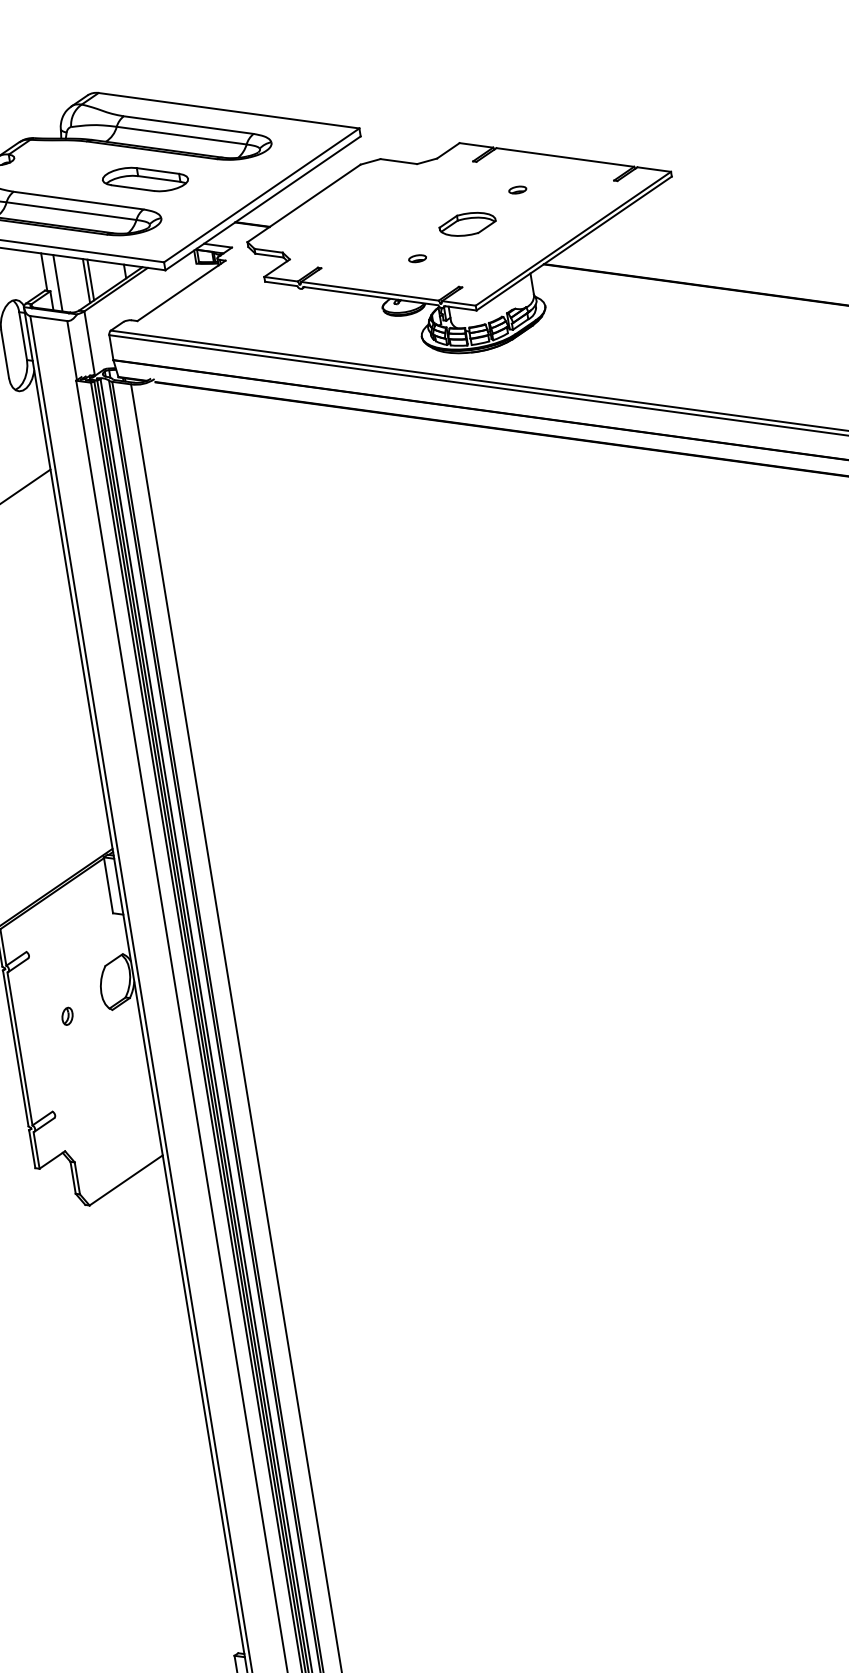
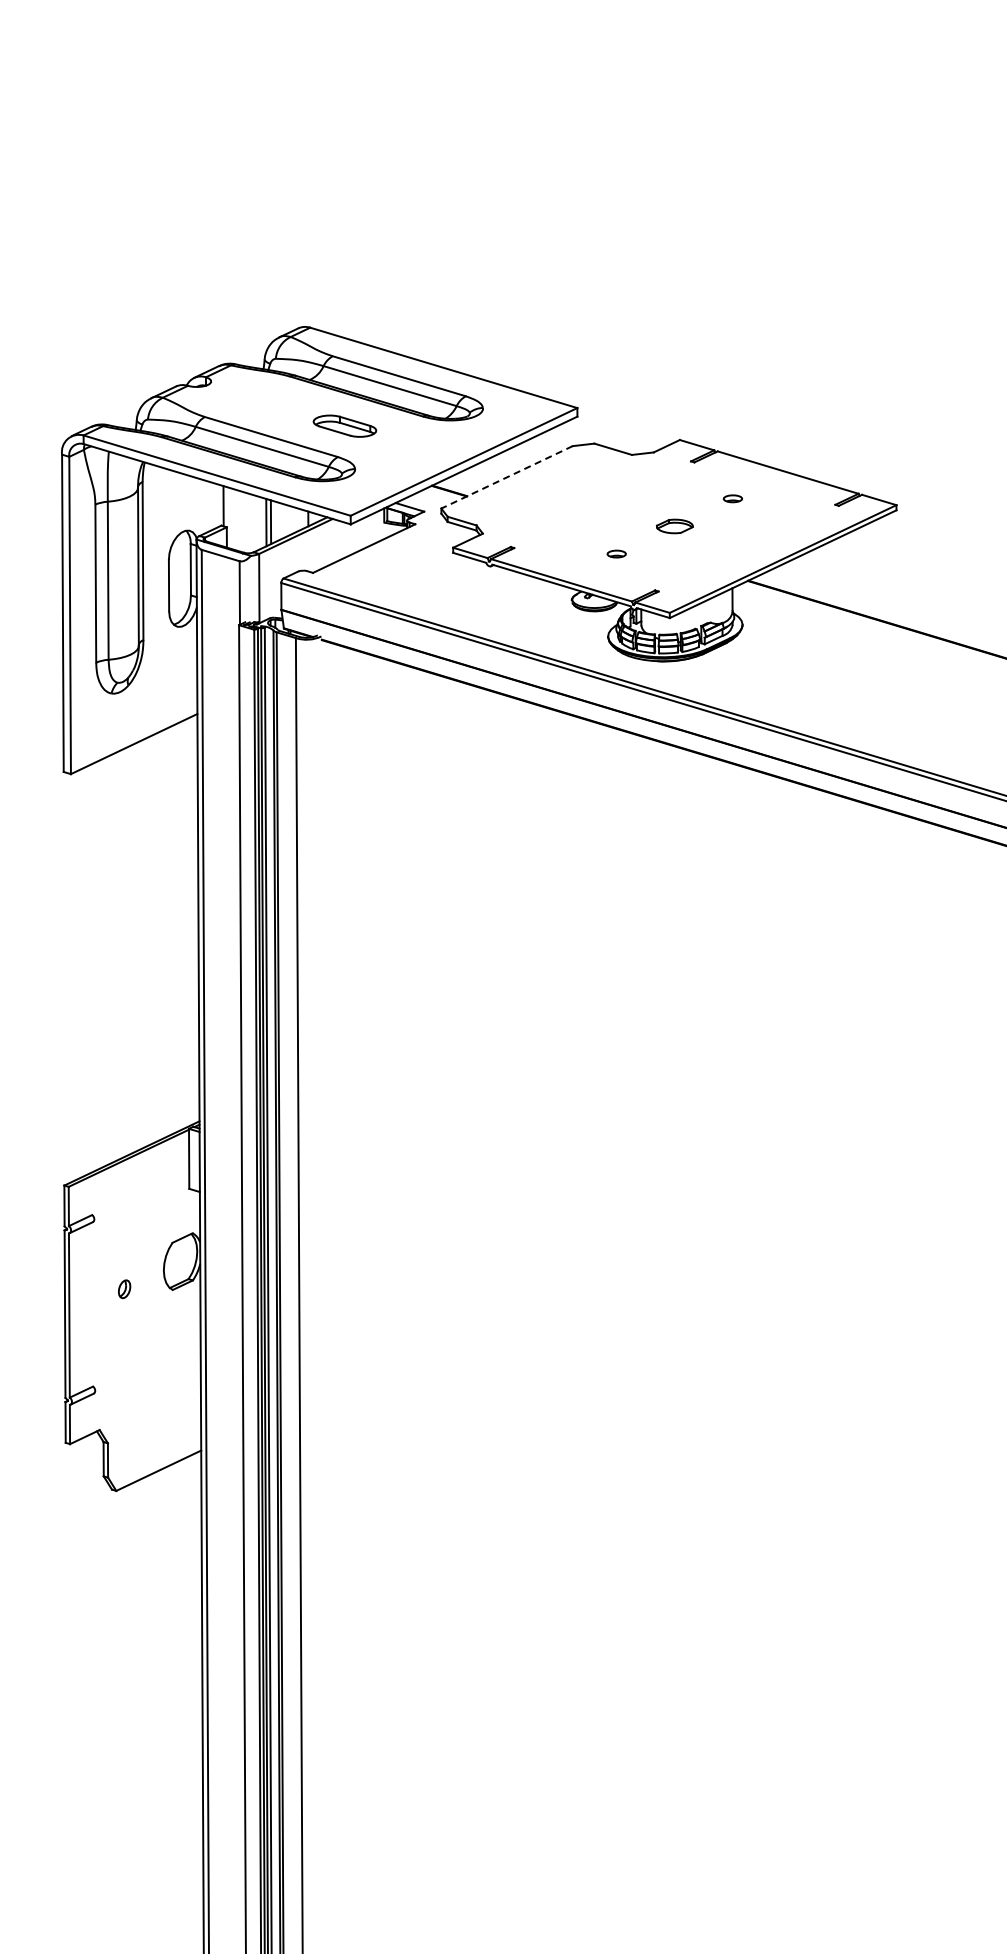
part: (145, 180) -> (344, 426), size x0.7
line: (304, 203) -> (507, 477), solid -> dashed
part: (467, 224) -> (674, 526), size x0.6
line: (57, 282) -> (235, 519), removed

